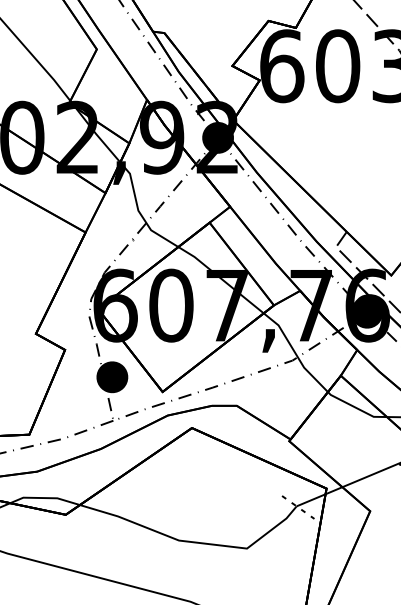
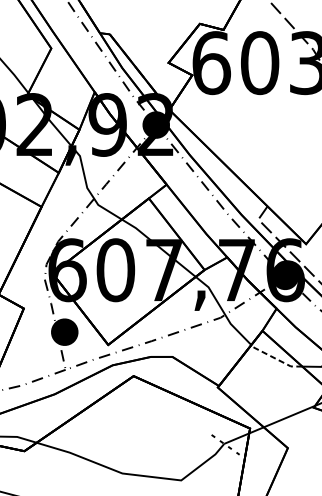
line: (356, 407) -> (276, 358), solid -> dashed

